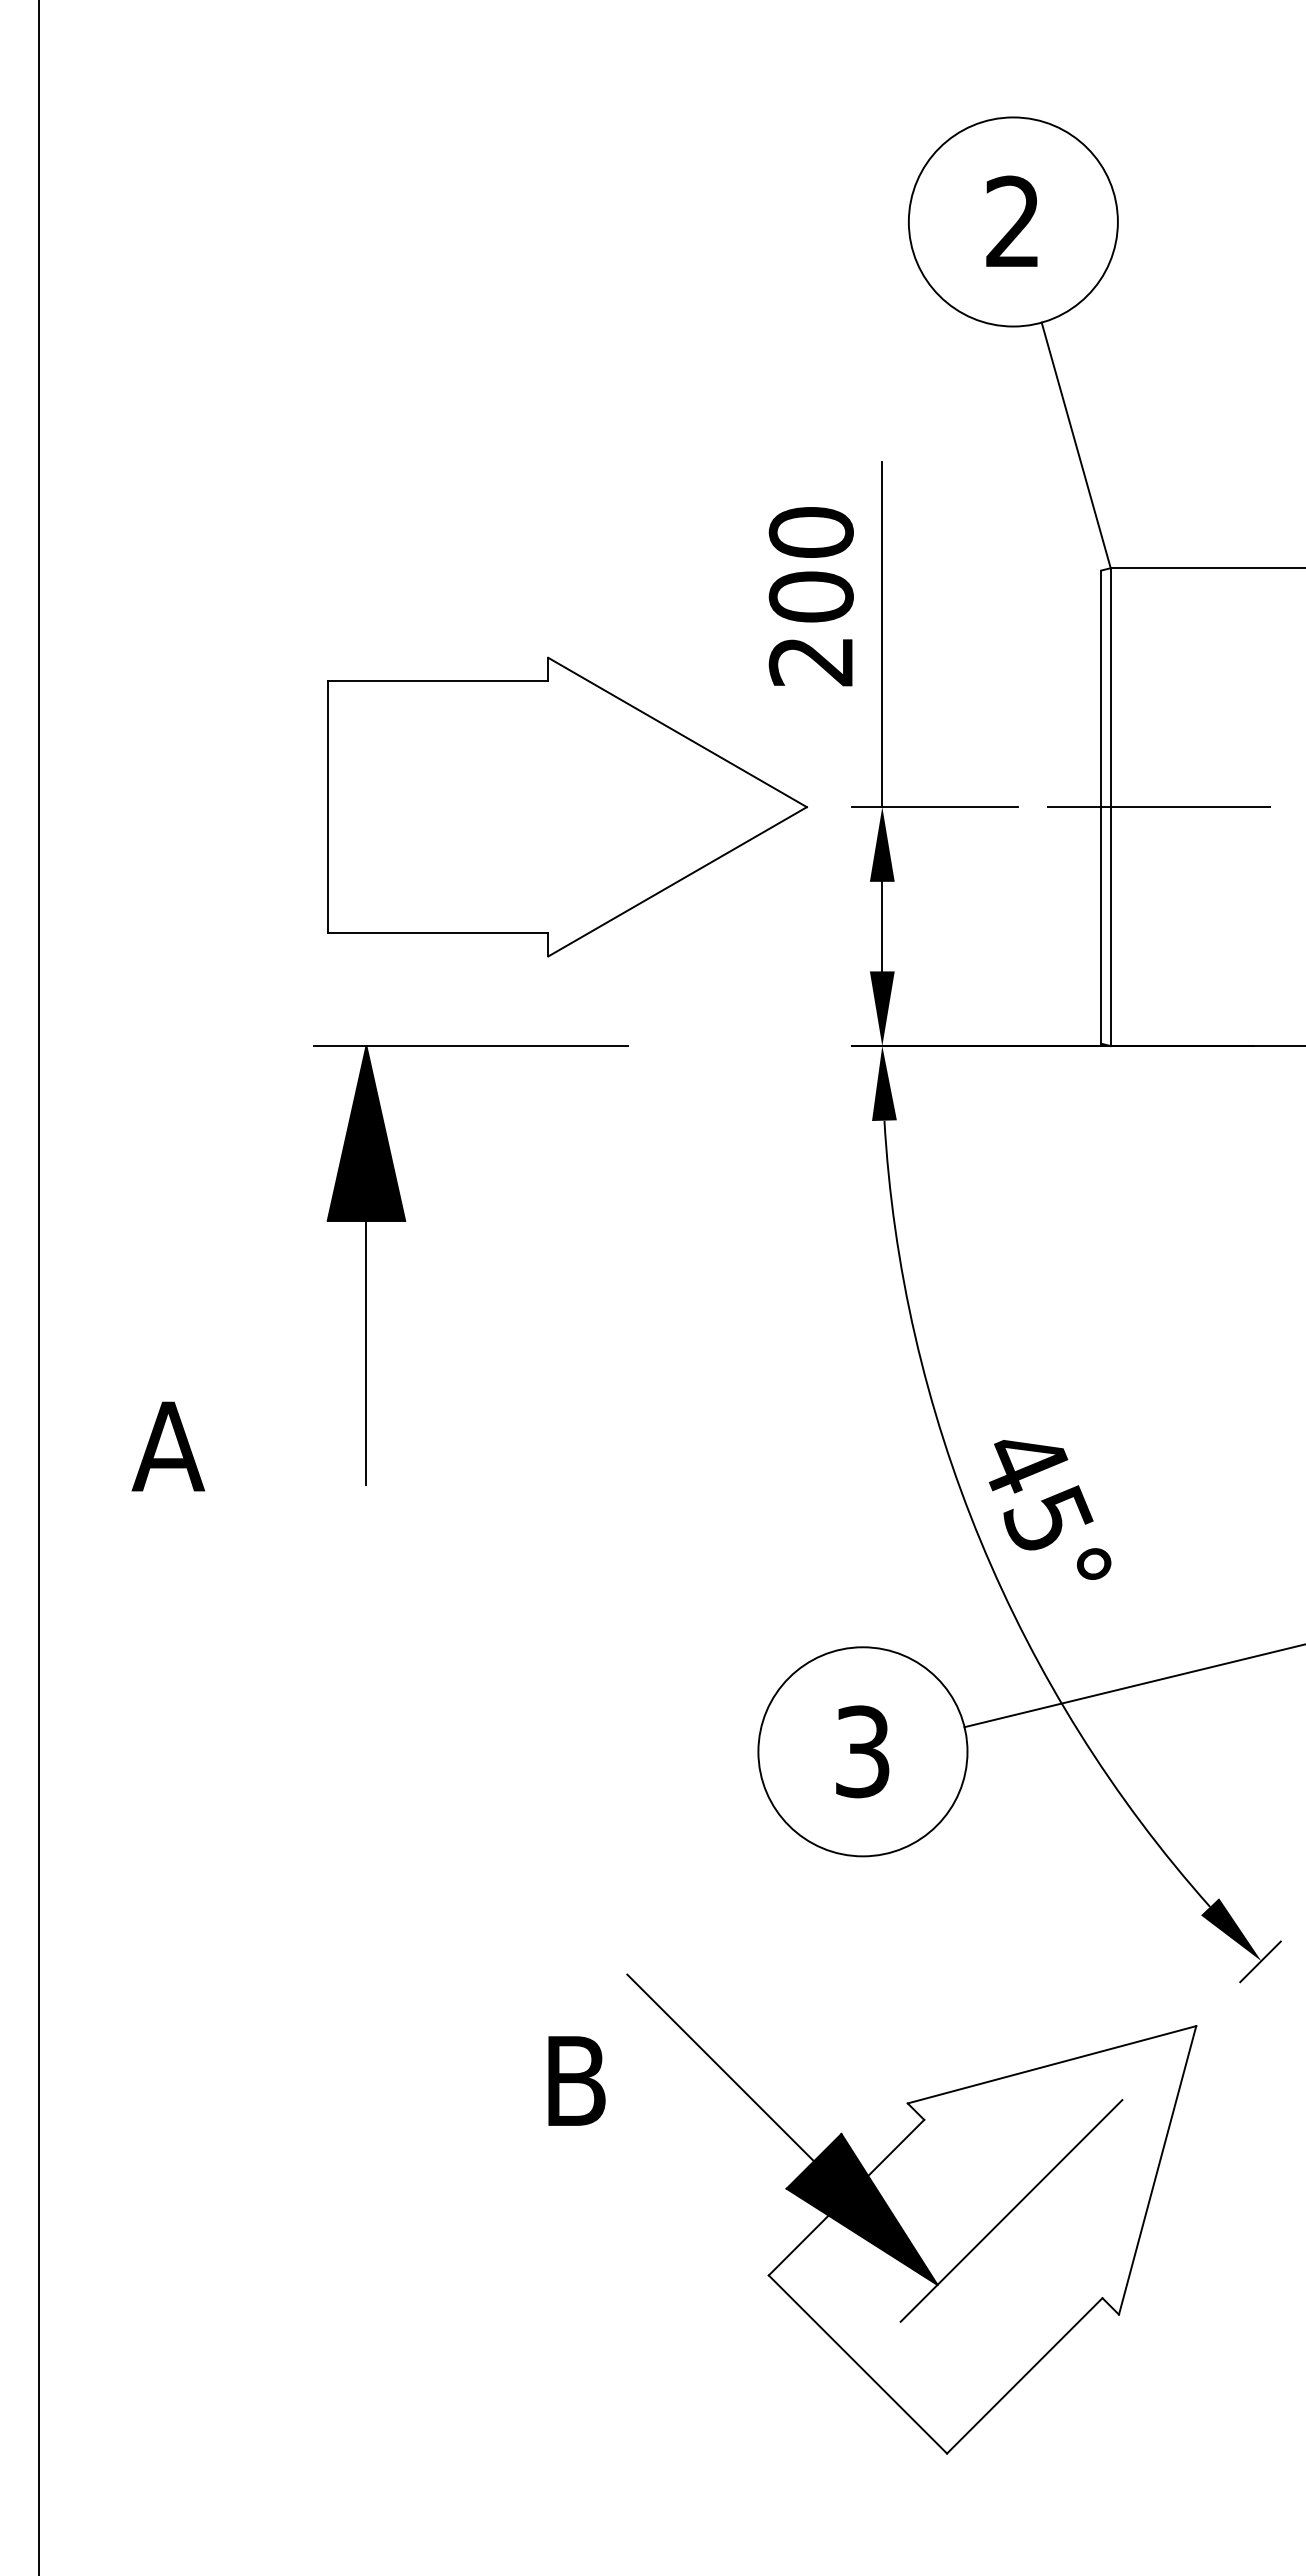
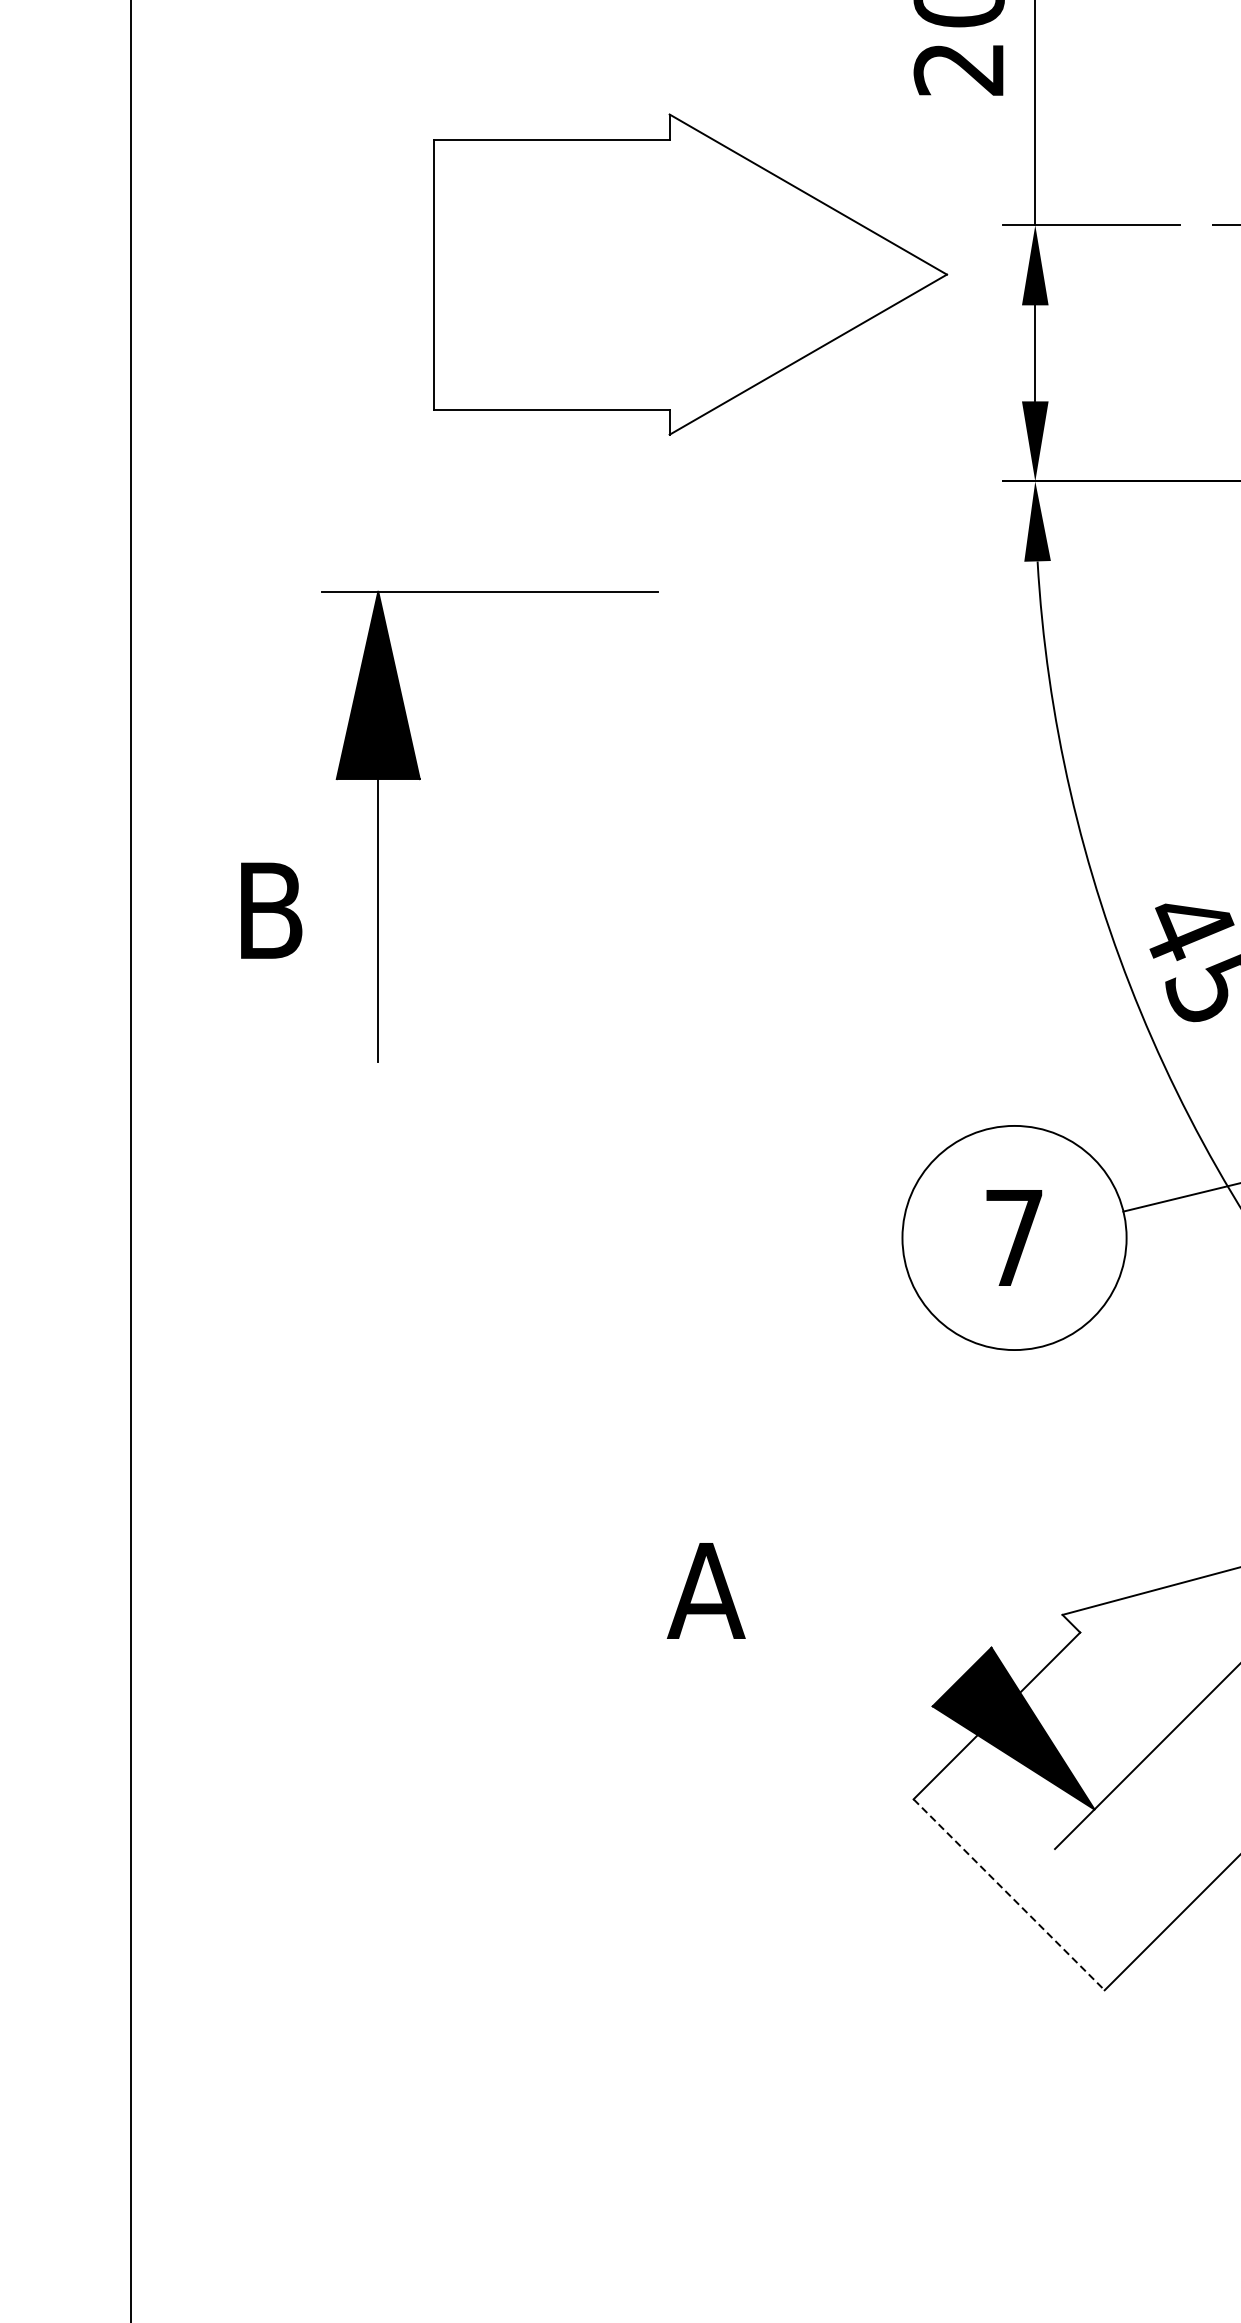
part: (567, 806) -> (690, 273), moved
part: (406, 1221) -> (421, 779), moved
text: (168, 1446) -> (270, 910), A -> B
text: (862, 1751) -> (1014, 1237), 3 -> 7
line: (720, 2067) -> (861, 1576), removed
text: (575, 2080) -> (706, 1590), B -> A
line: (858, 2364) -> (1009, 1894), solid -> dashed

